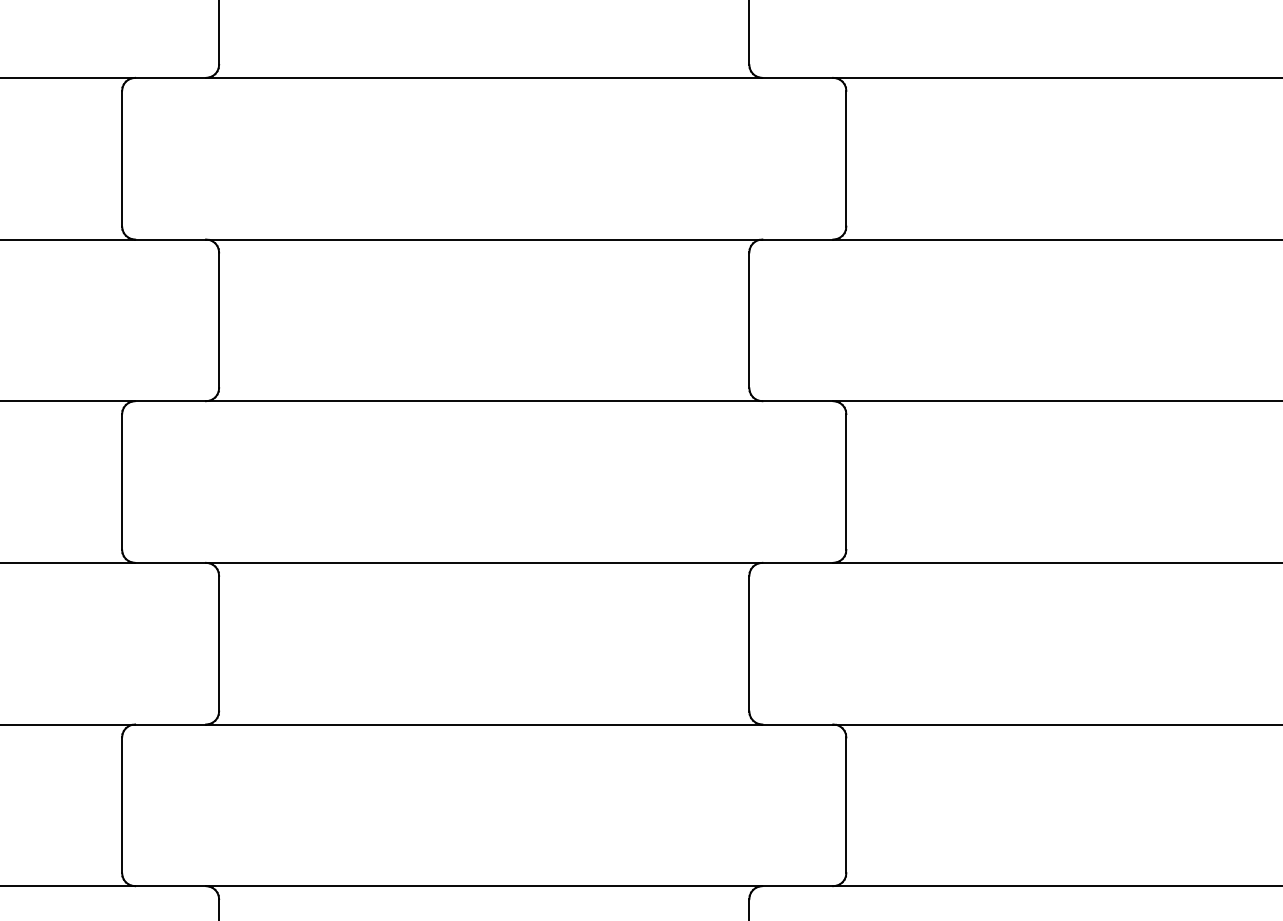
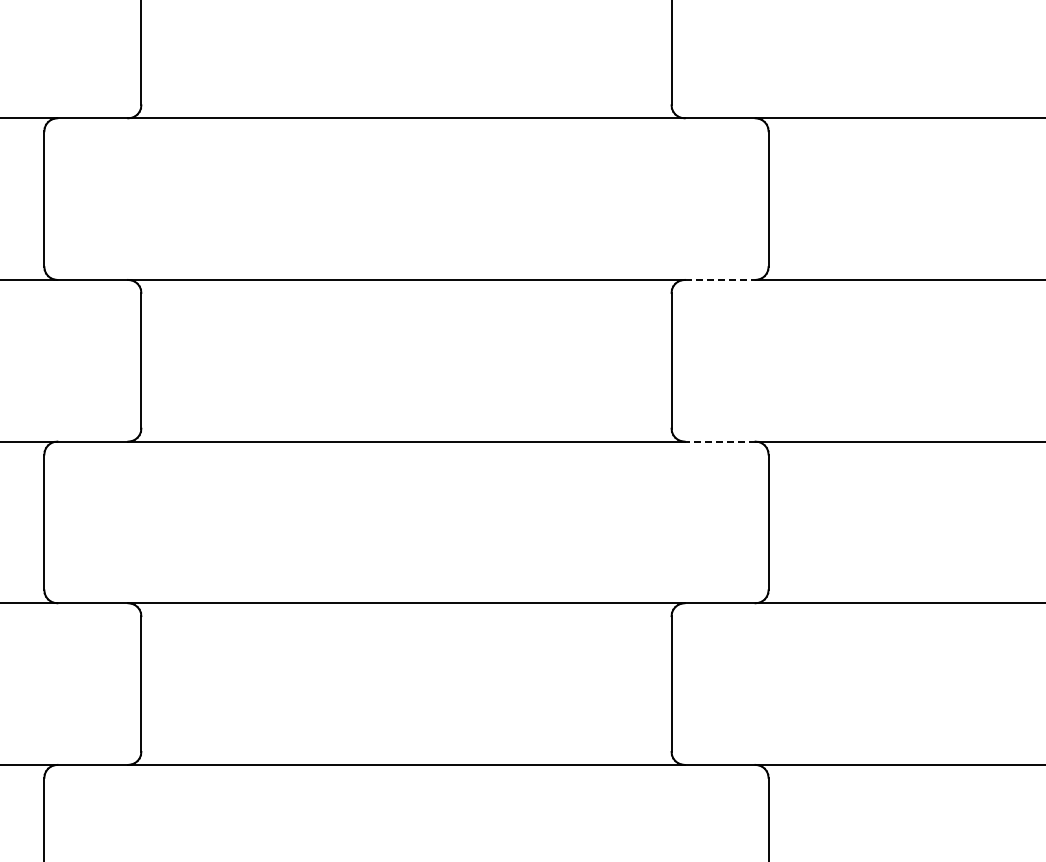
line: (798, 239) -> (720, 279), solid -> dashed
line: (797, 401) -> (719, 441), solid -> dashed

